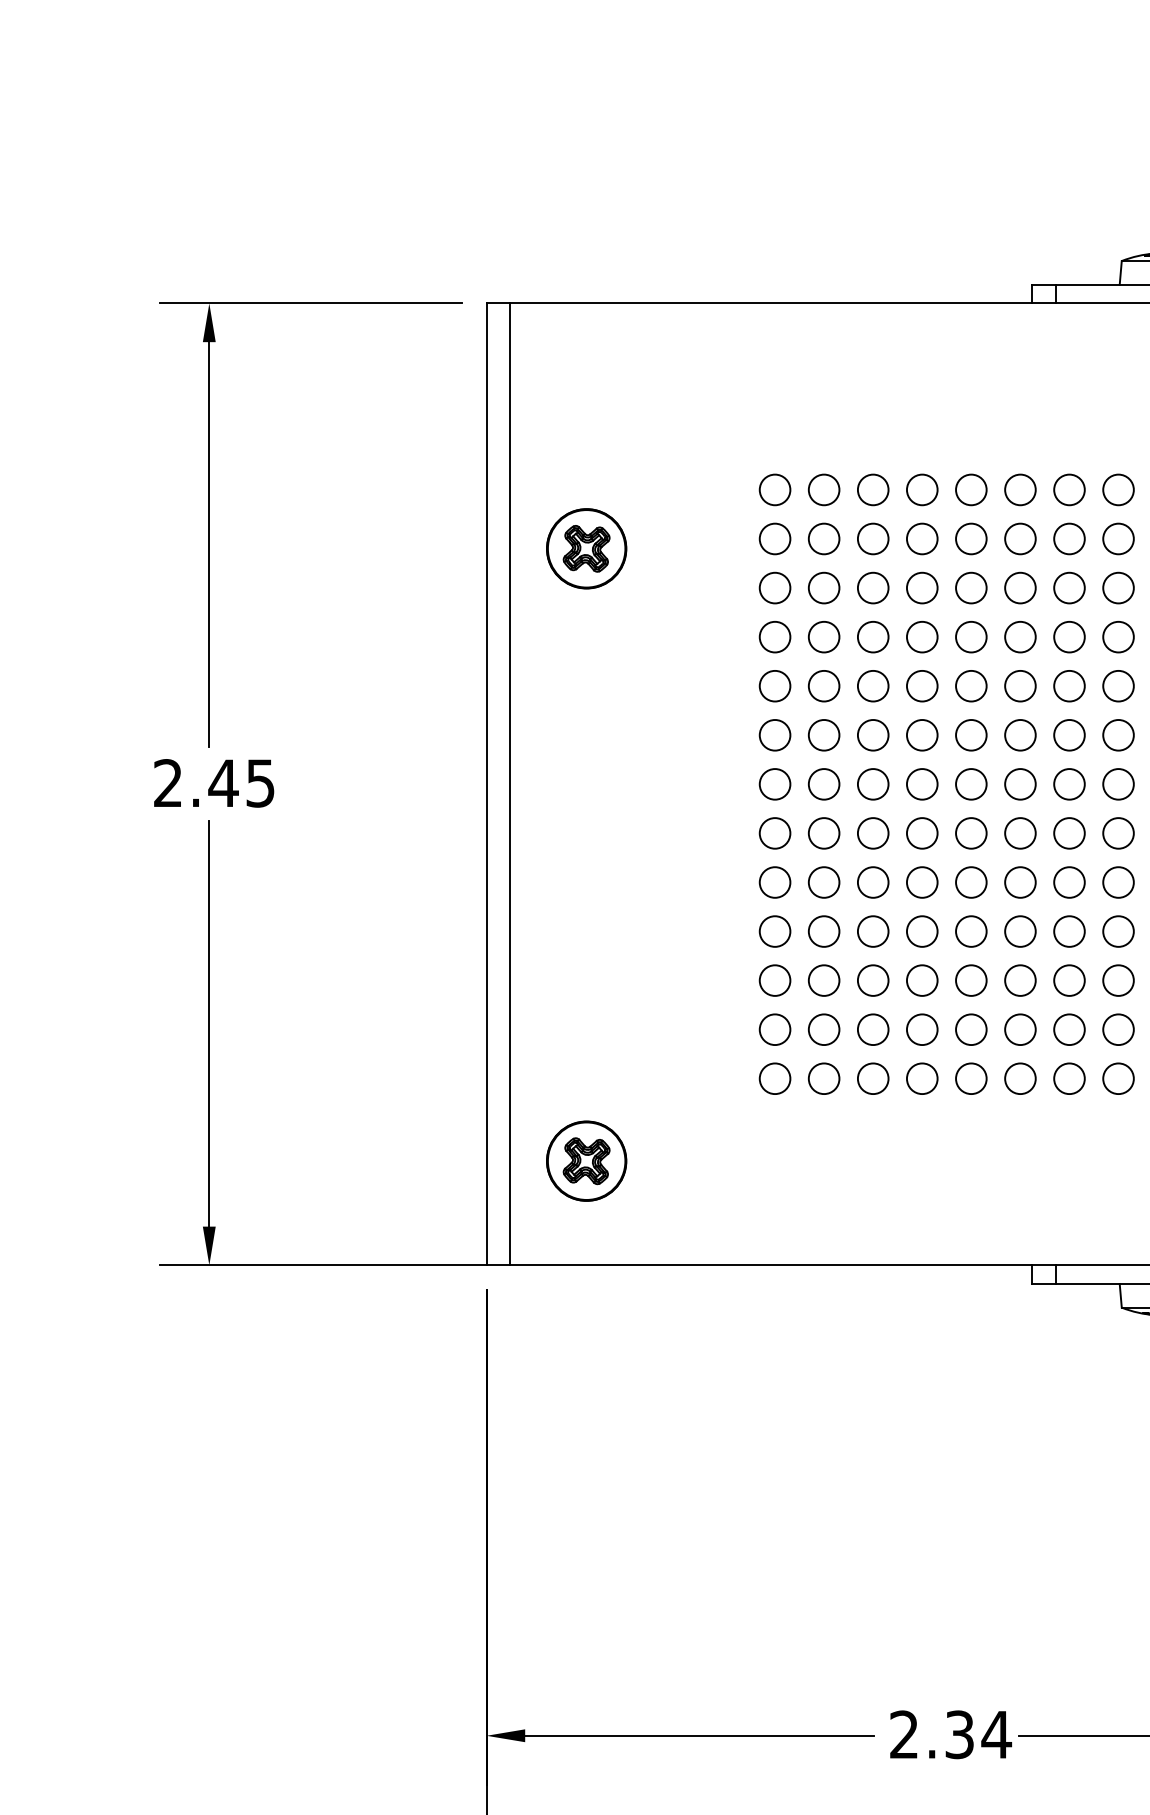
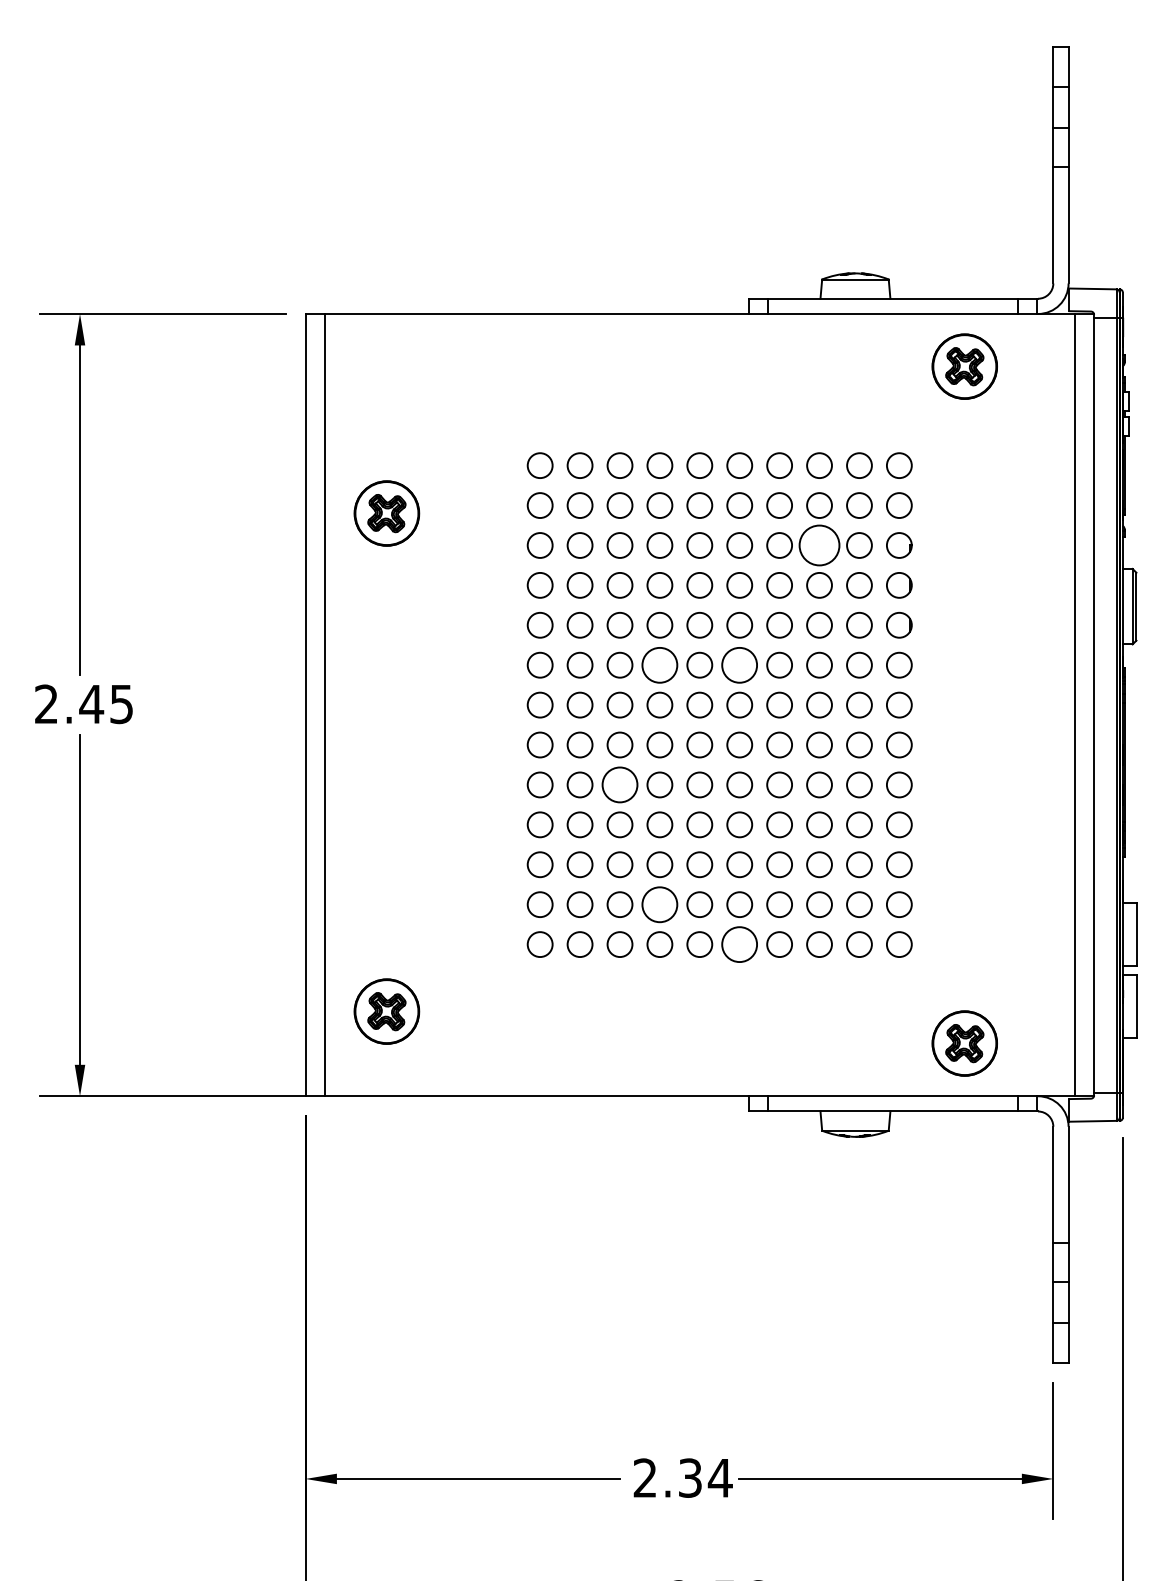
circle: (1118, 588) -> (819, 545), size x1.6
circle: (921, 734) -> (659, 664), size x1.4
circle: (1020, 734) -> (739, 664), size x1.4
circle: (872, 881) -> (619, 784), size x1.4
circle: (921, 1029) -> (659, 904), size x1.4
circle: (1020, 1078) -> (739, 944), size x1.4

